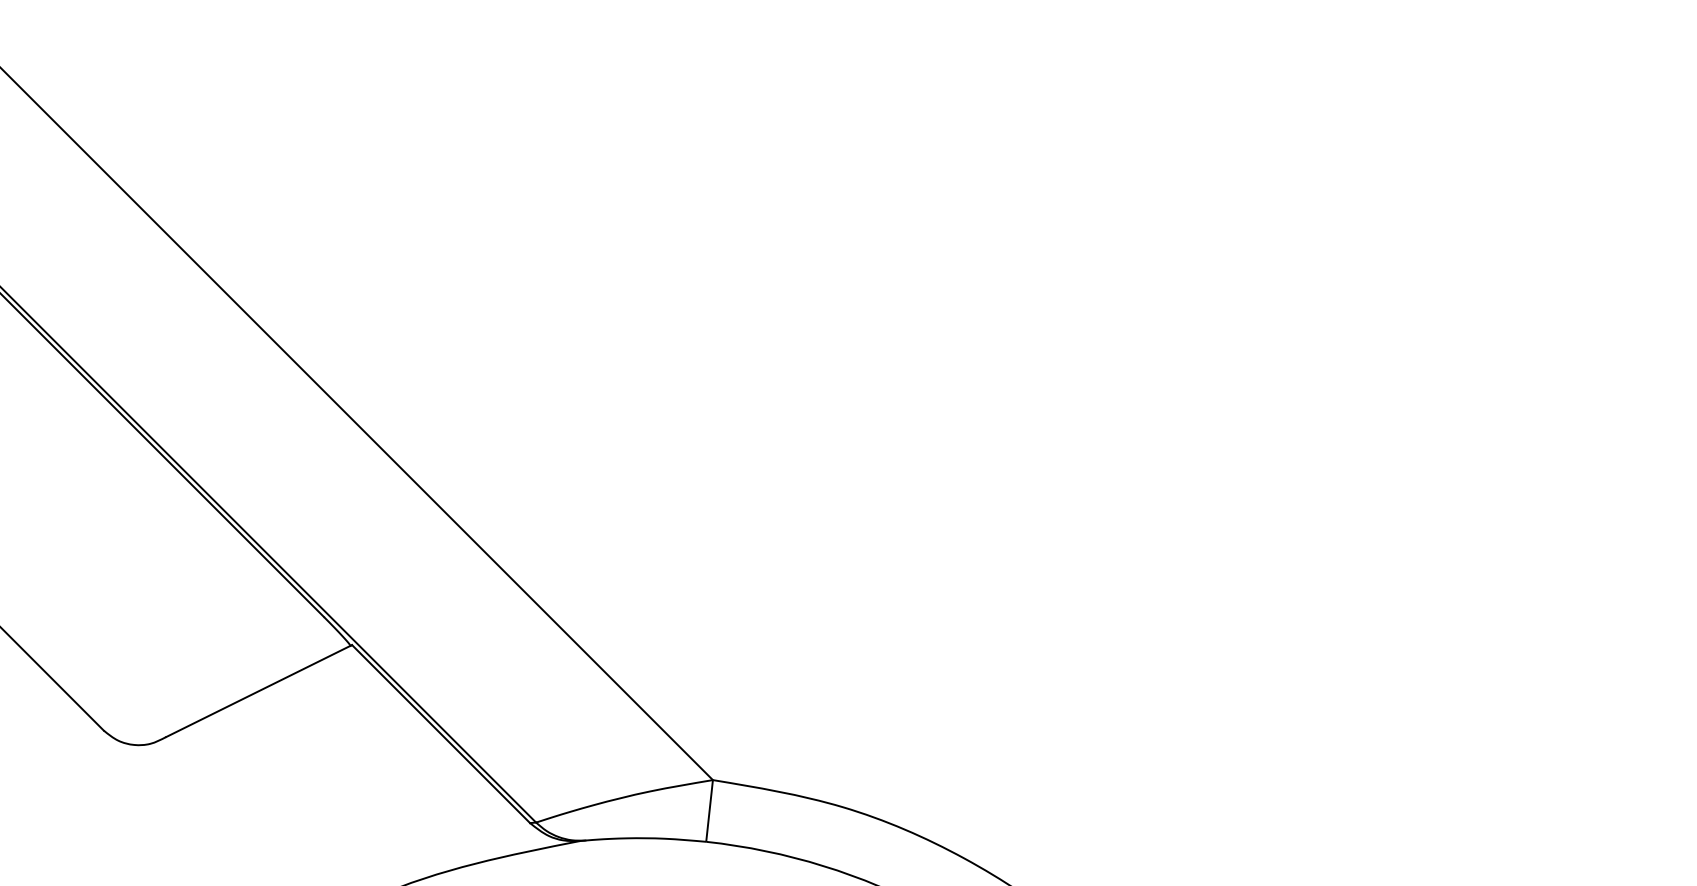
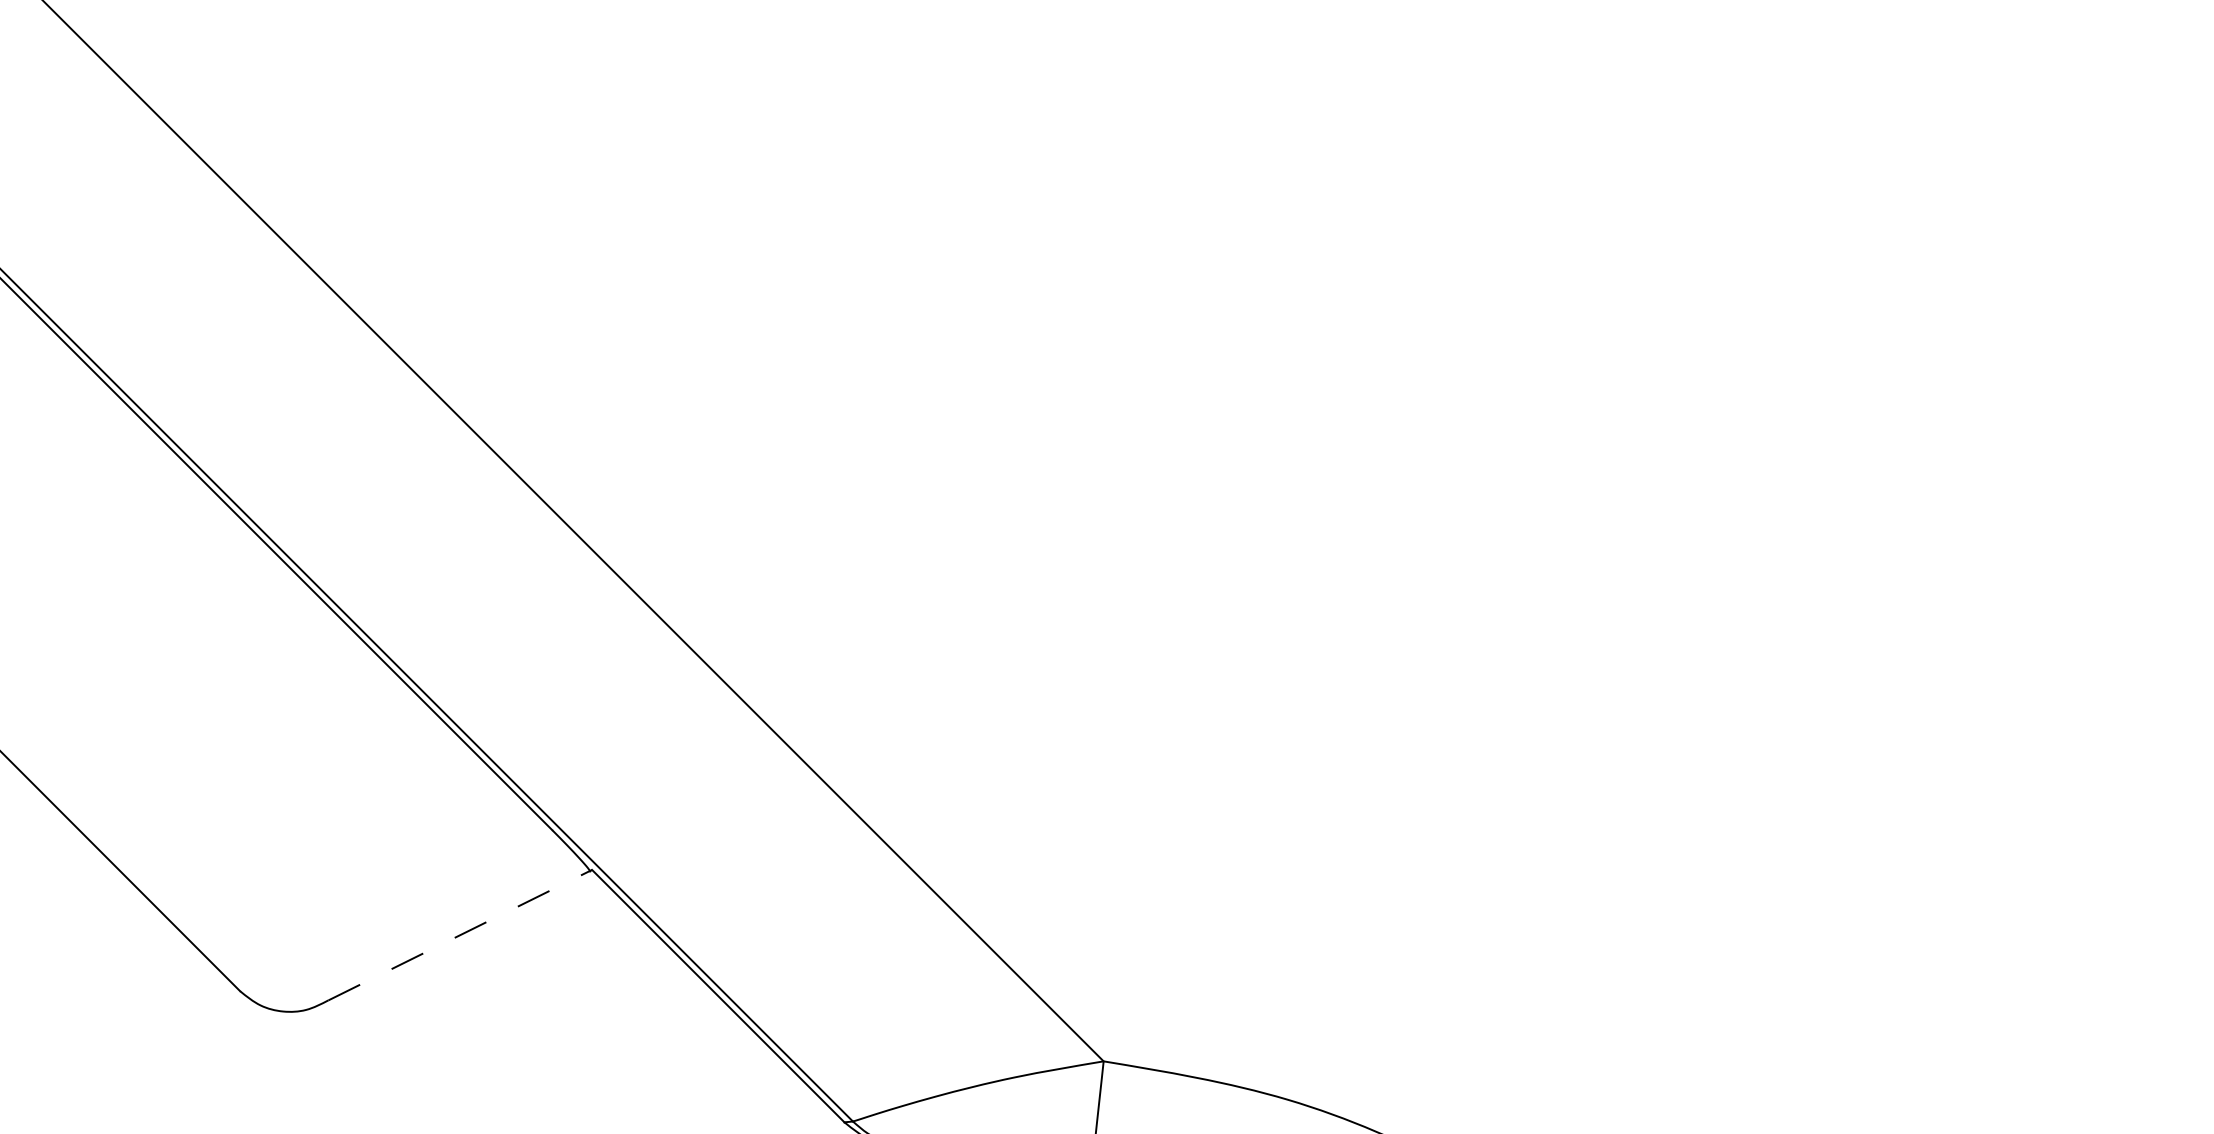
line: (259, 691) -> (460, 935), solid -> dashed

